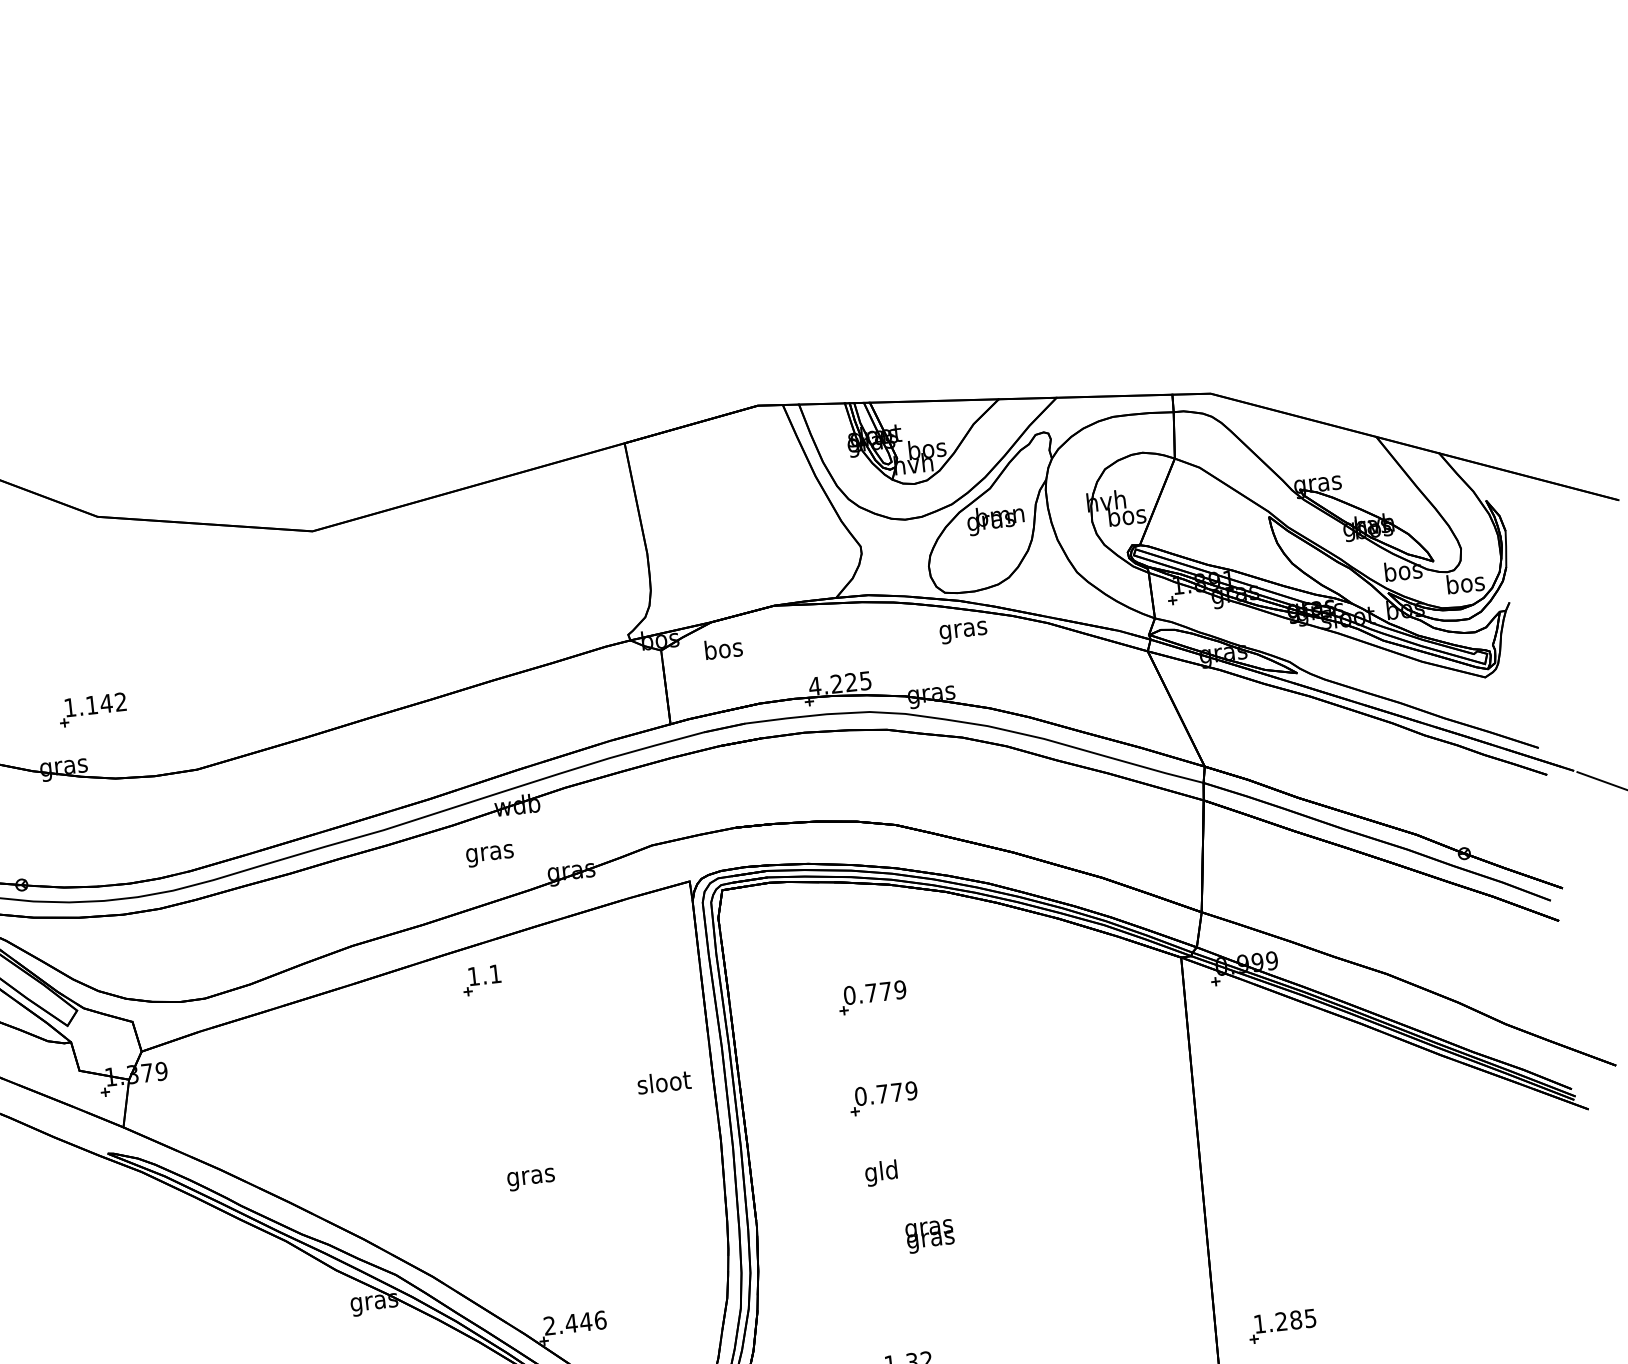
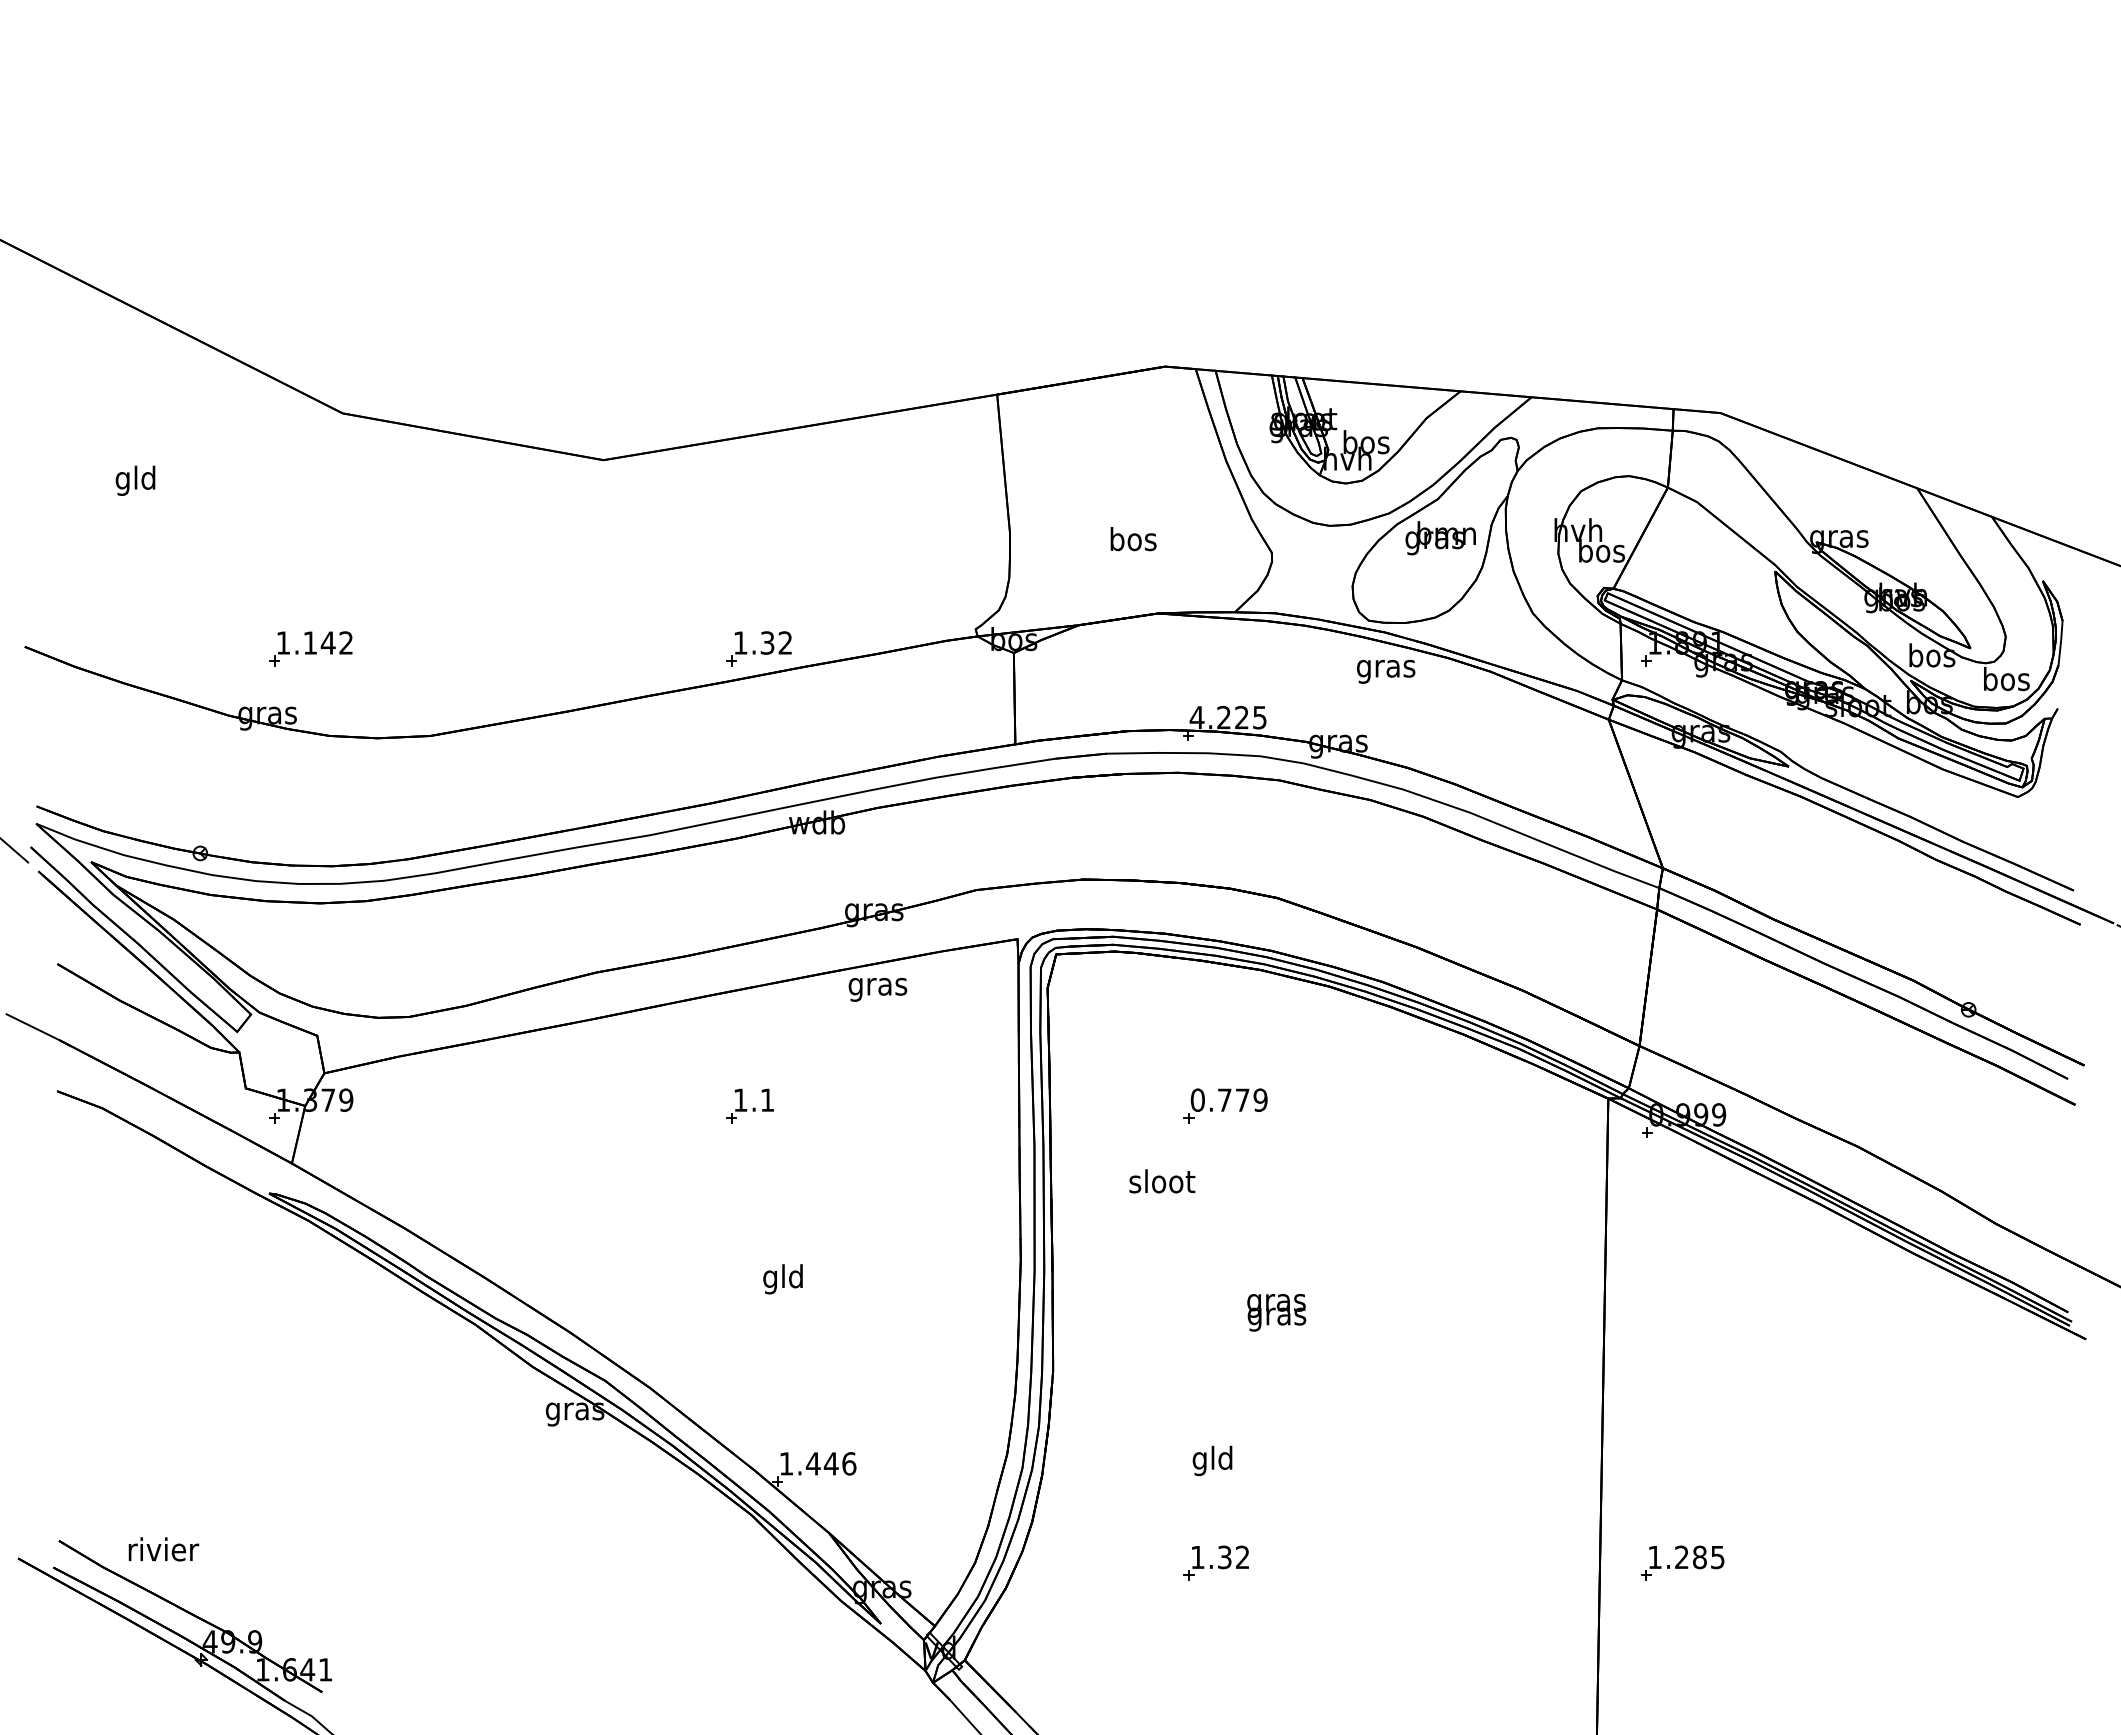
text: (723, 648) -> (1133, 539), moved
part: (454, 669) -> (758, 648), added
text: (489, 855) -> (877, 989), moved
part: (481, 979) -> (749, 1105), moved
text: (664, 1082) -> (1162, 1181), moved
part: (883, 1098) -> (1225, 1230), removed
text: (881, 1172) -> (1212, 1460), moved
text: (530, 1177) -> (783, 1279), gras -> gld
text: (929, 1236) -> (1276, 1312), moved
text: (548, 1325) -> (785, 1463), 2.446 -> 1.446

